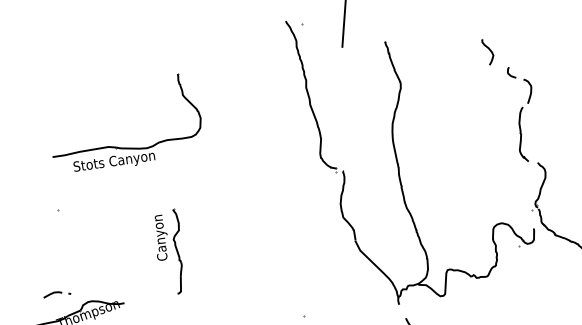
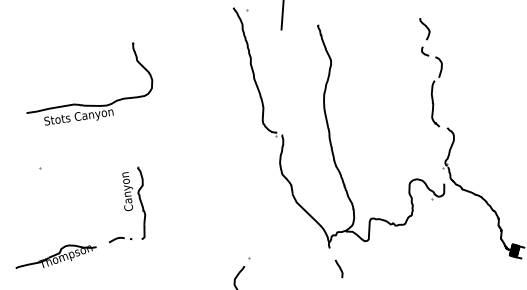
curve: (488, 50) -> (425, 27), moved
part: (126, 146) -> (89, 104), moved
part: (57, 294) -> (120, 239), moved

